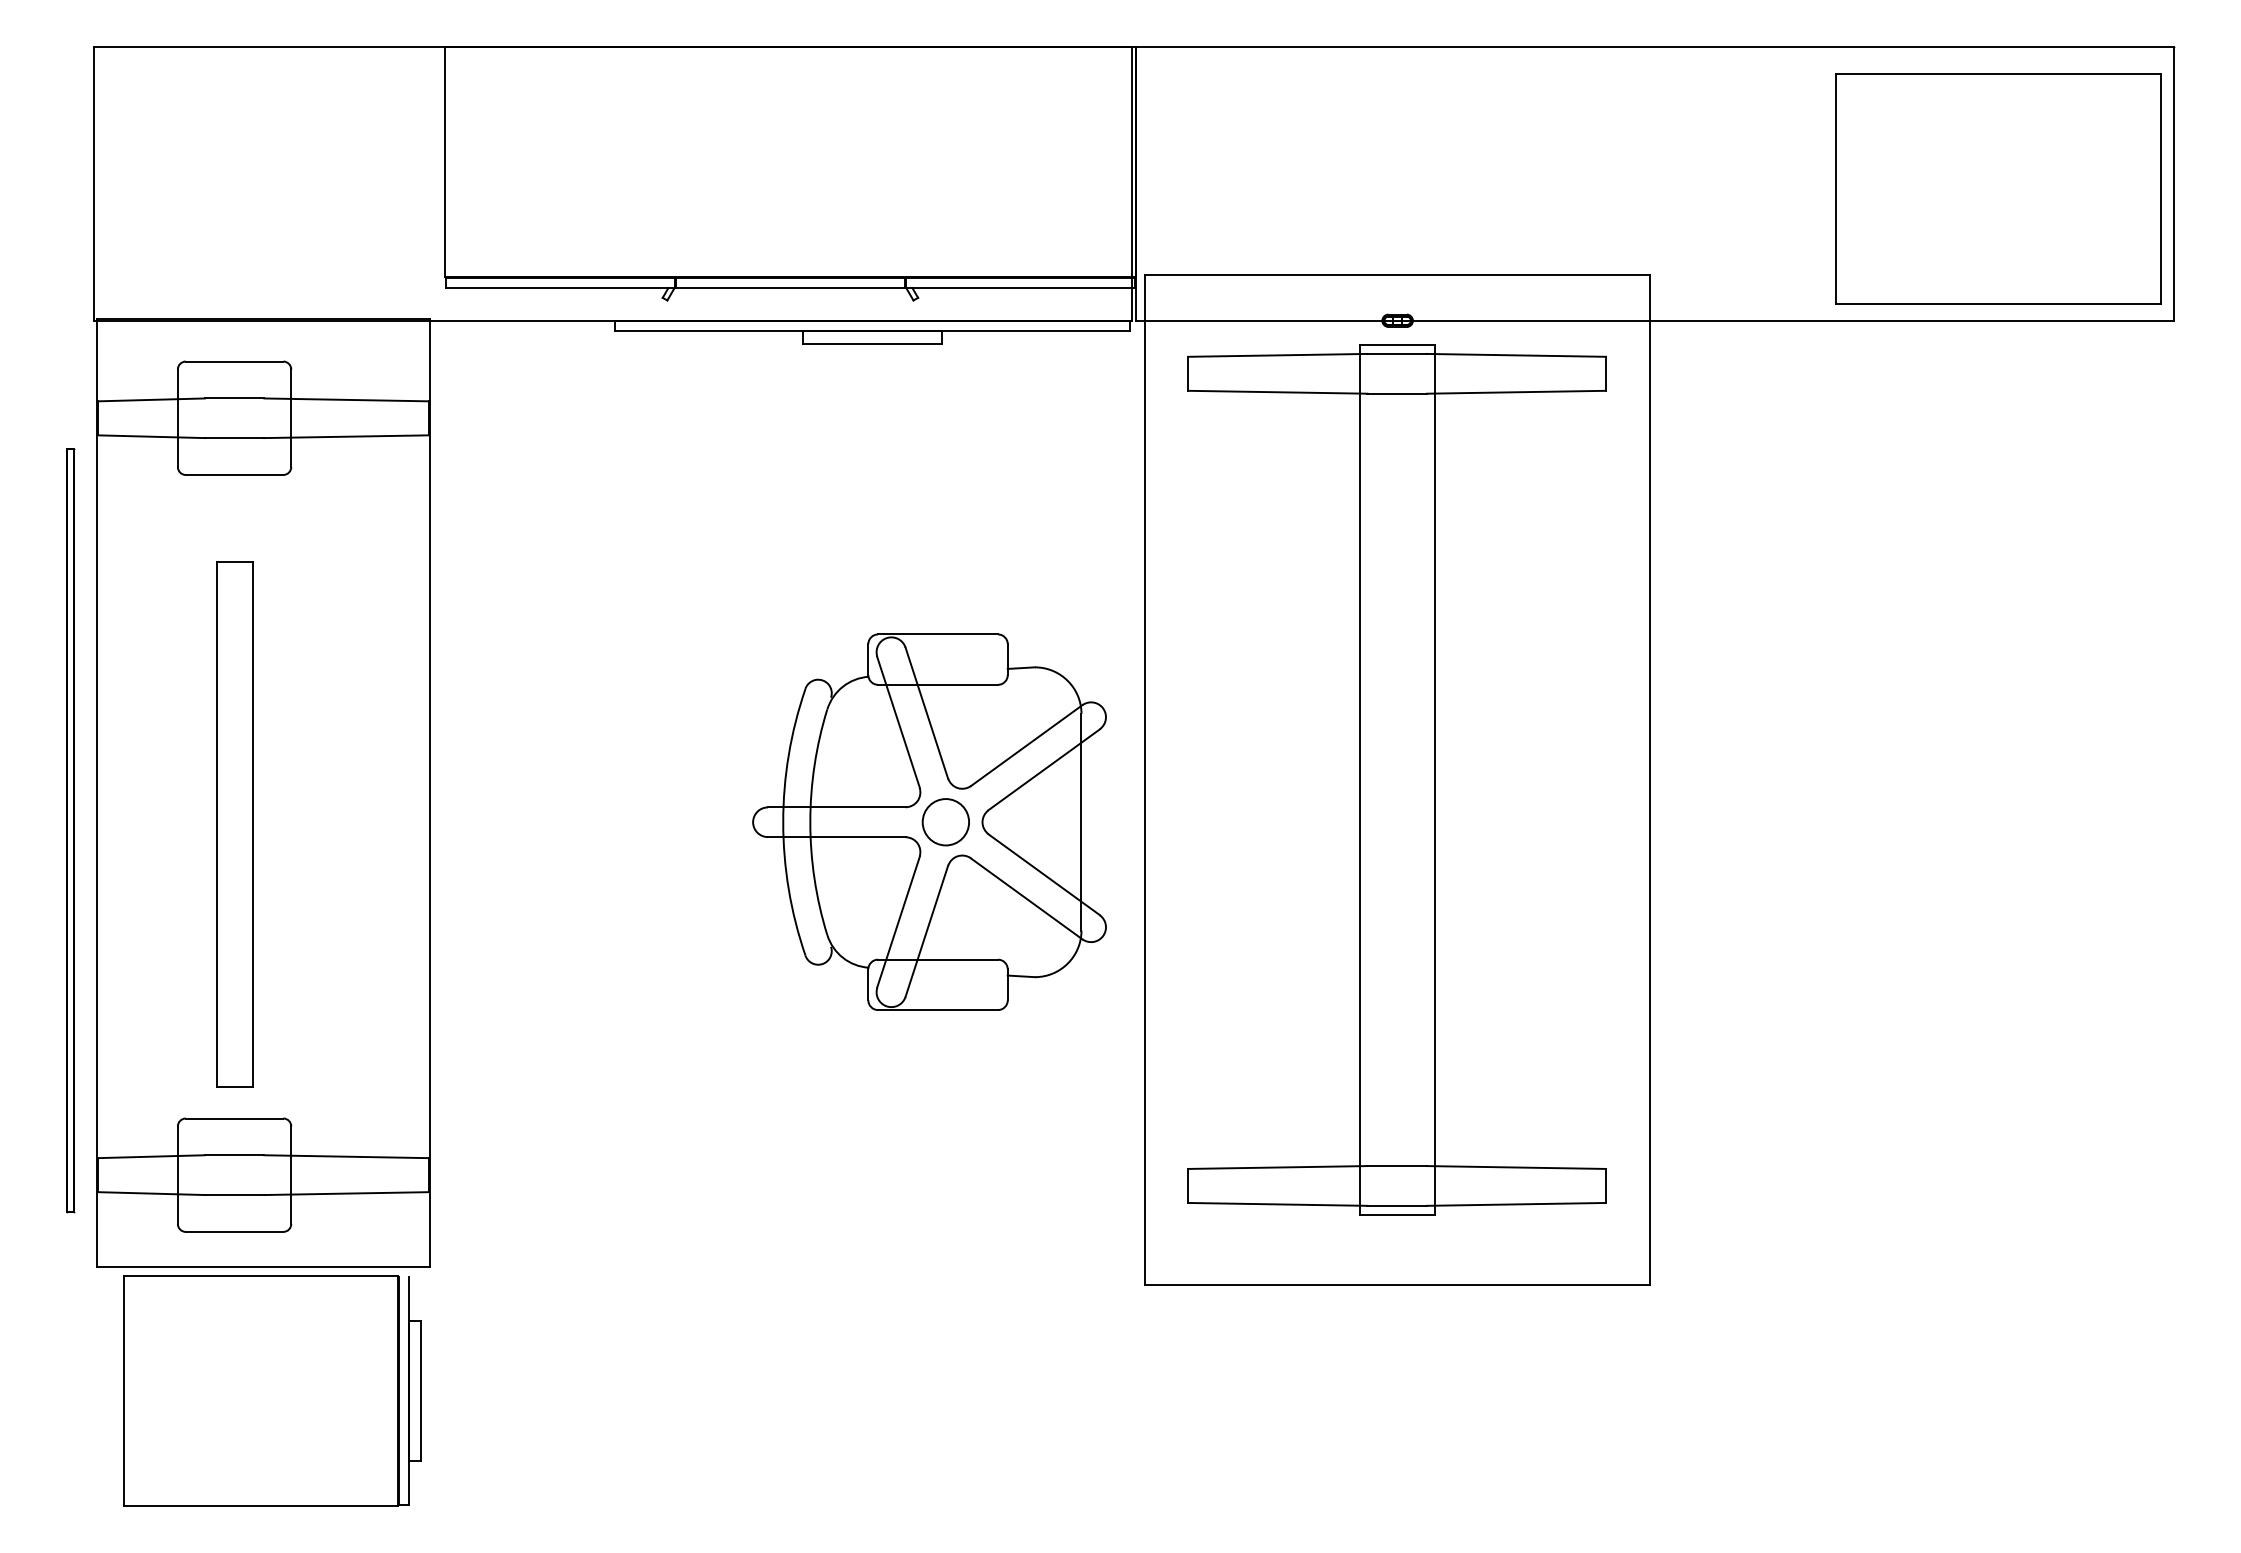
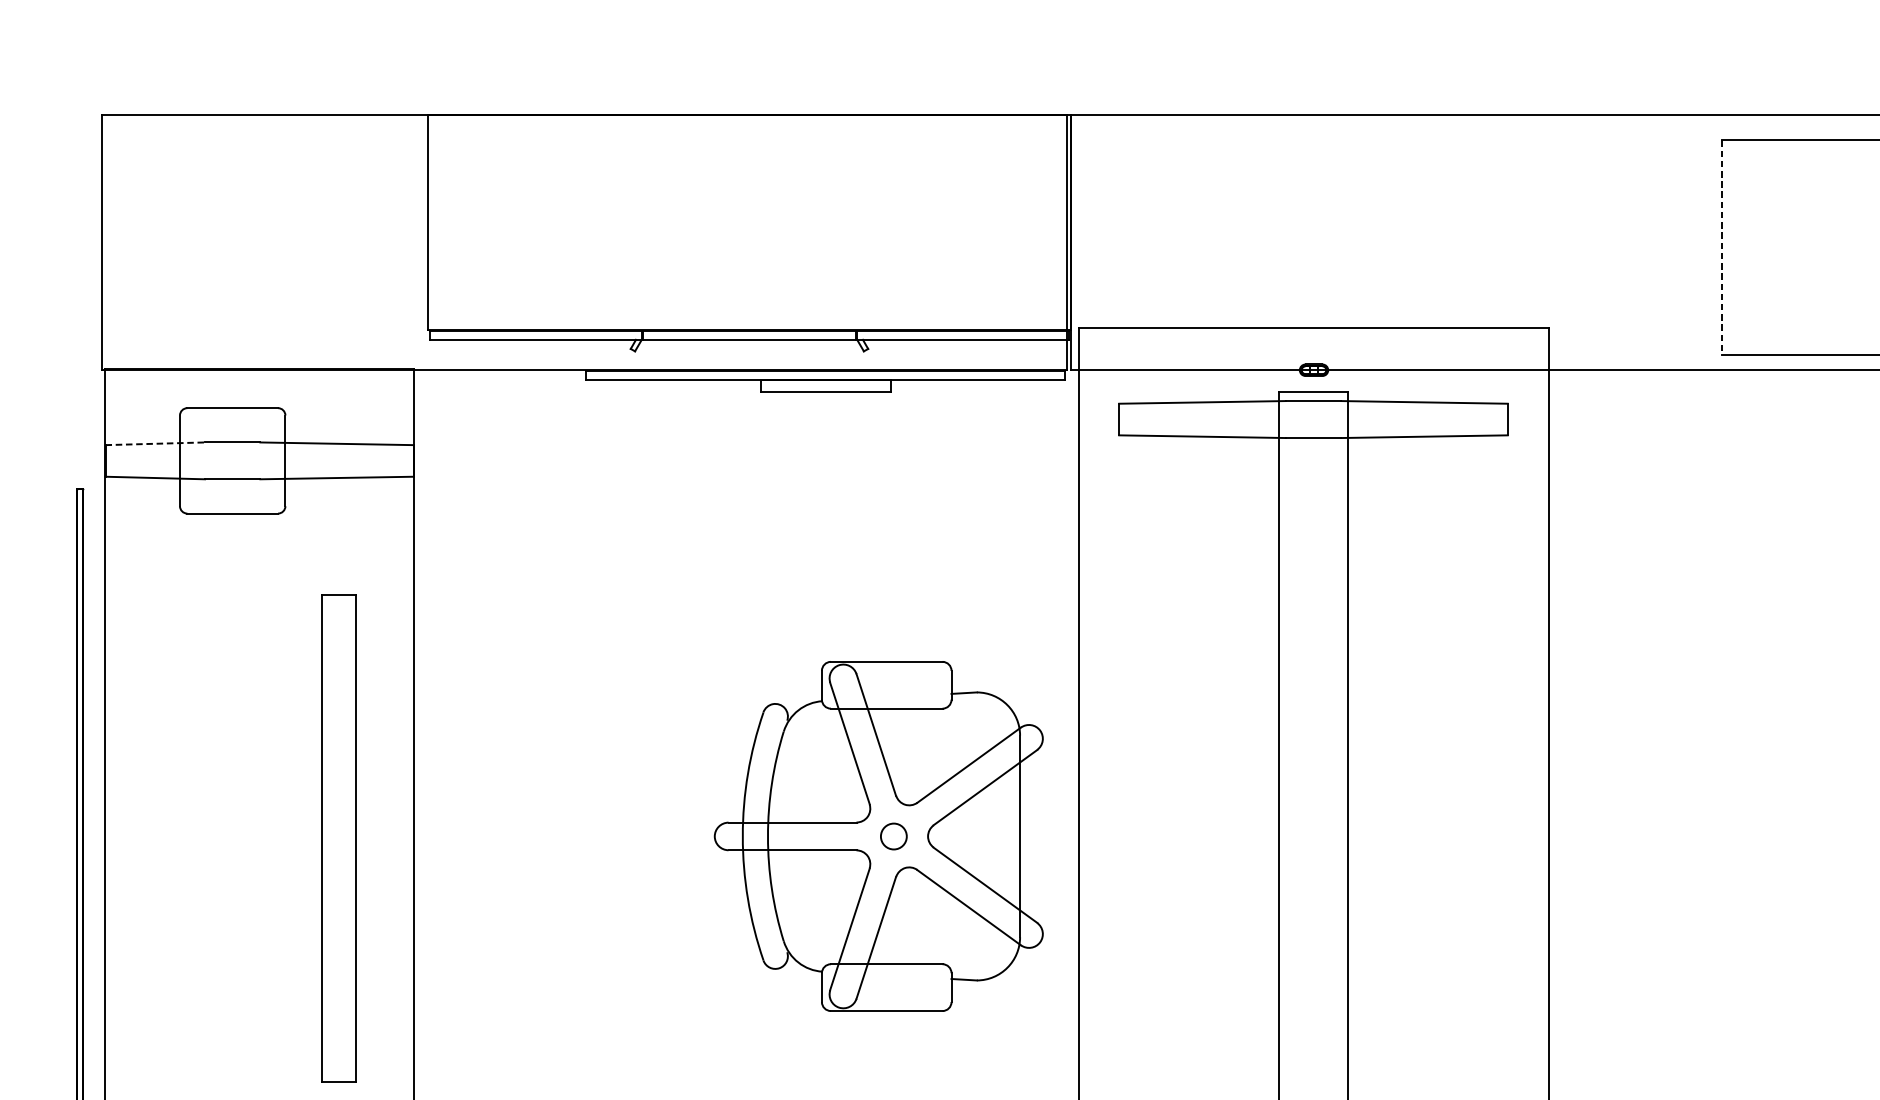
line: (1836, 189) -> (1722, 248), solid -> dashed
line: (151, 399) -> (155, 443), solid -> dashed
circle: (945, 822) -> (893, 836), size x0.6
part: (234, 824) -> (338, 838), moved

